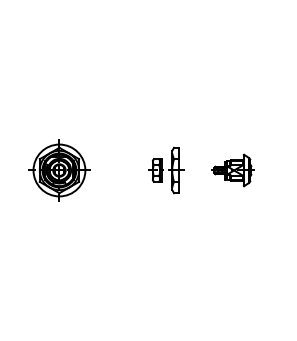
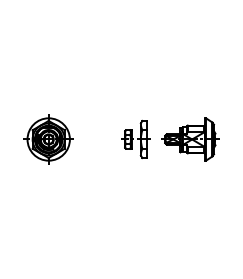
part: (232, 170) -> (190, 139), size x1.67

